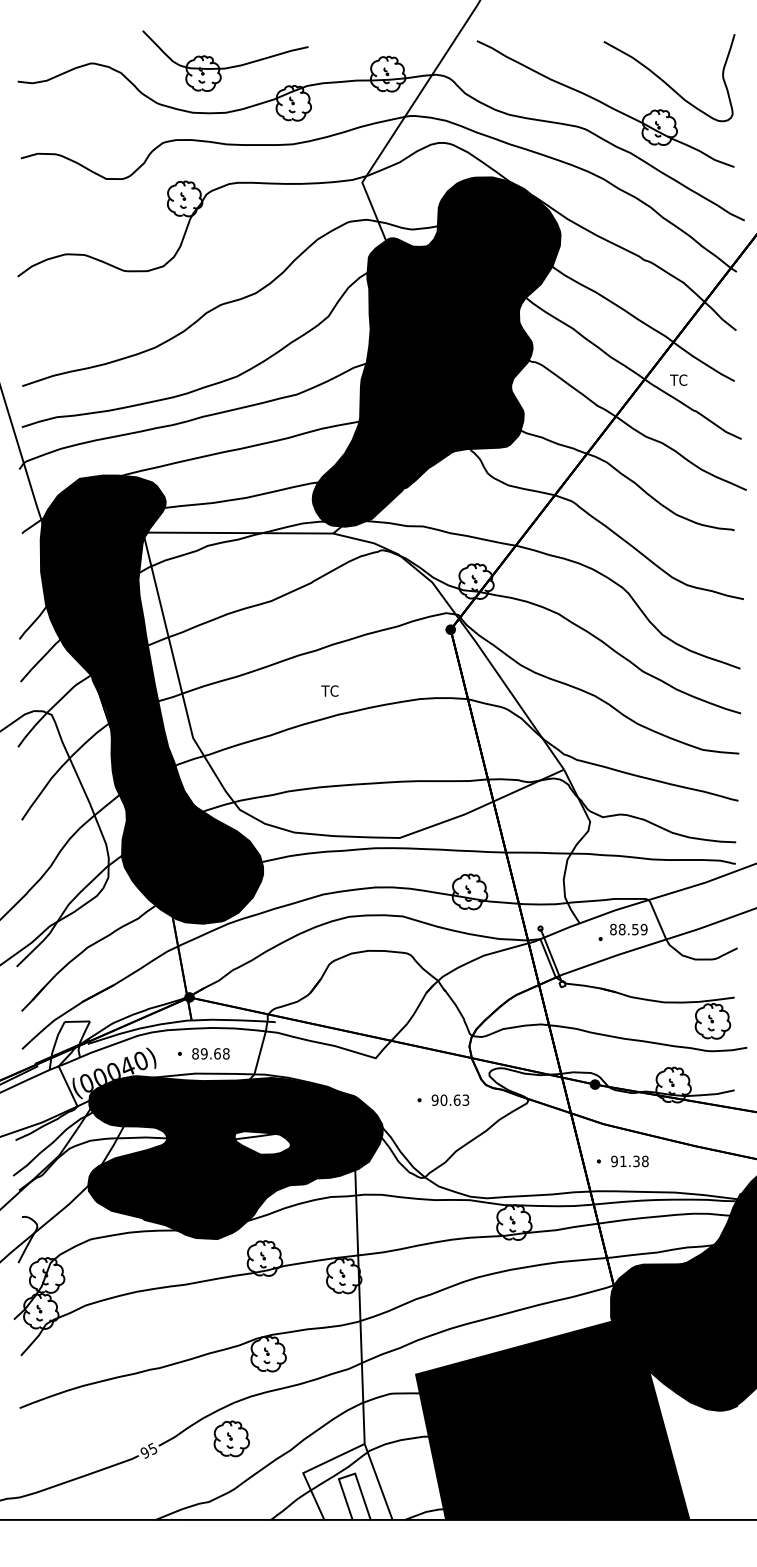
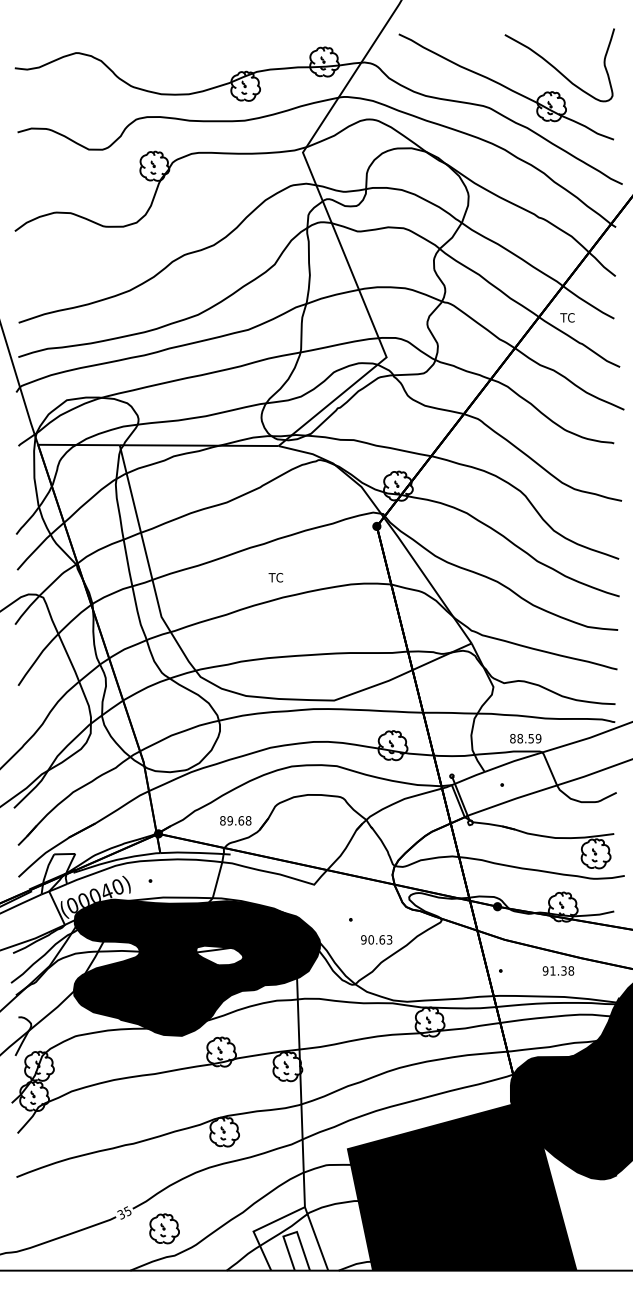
part: (225, 67) -> (188, 56), removed
fill: (436, 351) -> (364, 293), removed
fill: (151, 699) -> (126, 584), removed
text: (628, 929) -> (525, 738), moved
text: (210, 1053) -> (235, 820), moved
text: (450, 1099) -> (376, 939), moved
text: (629, 1161) -> (558, 971), moved
part: (231, 1438) -> (164, 1228), moved
text: (144, 1452) -> (120, 1214), 95 -> 35

